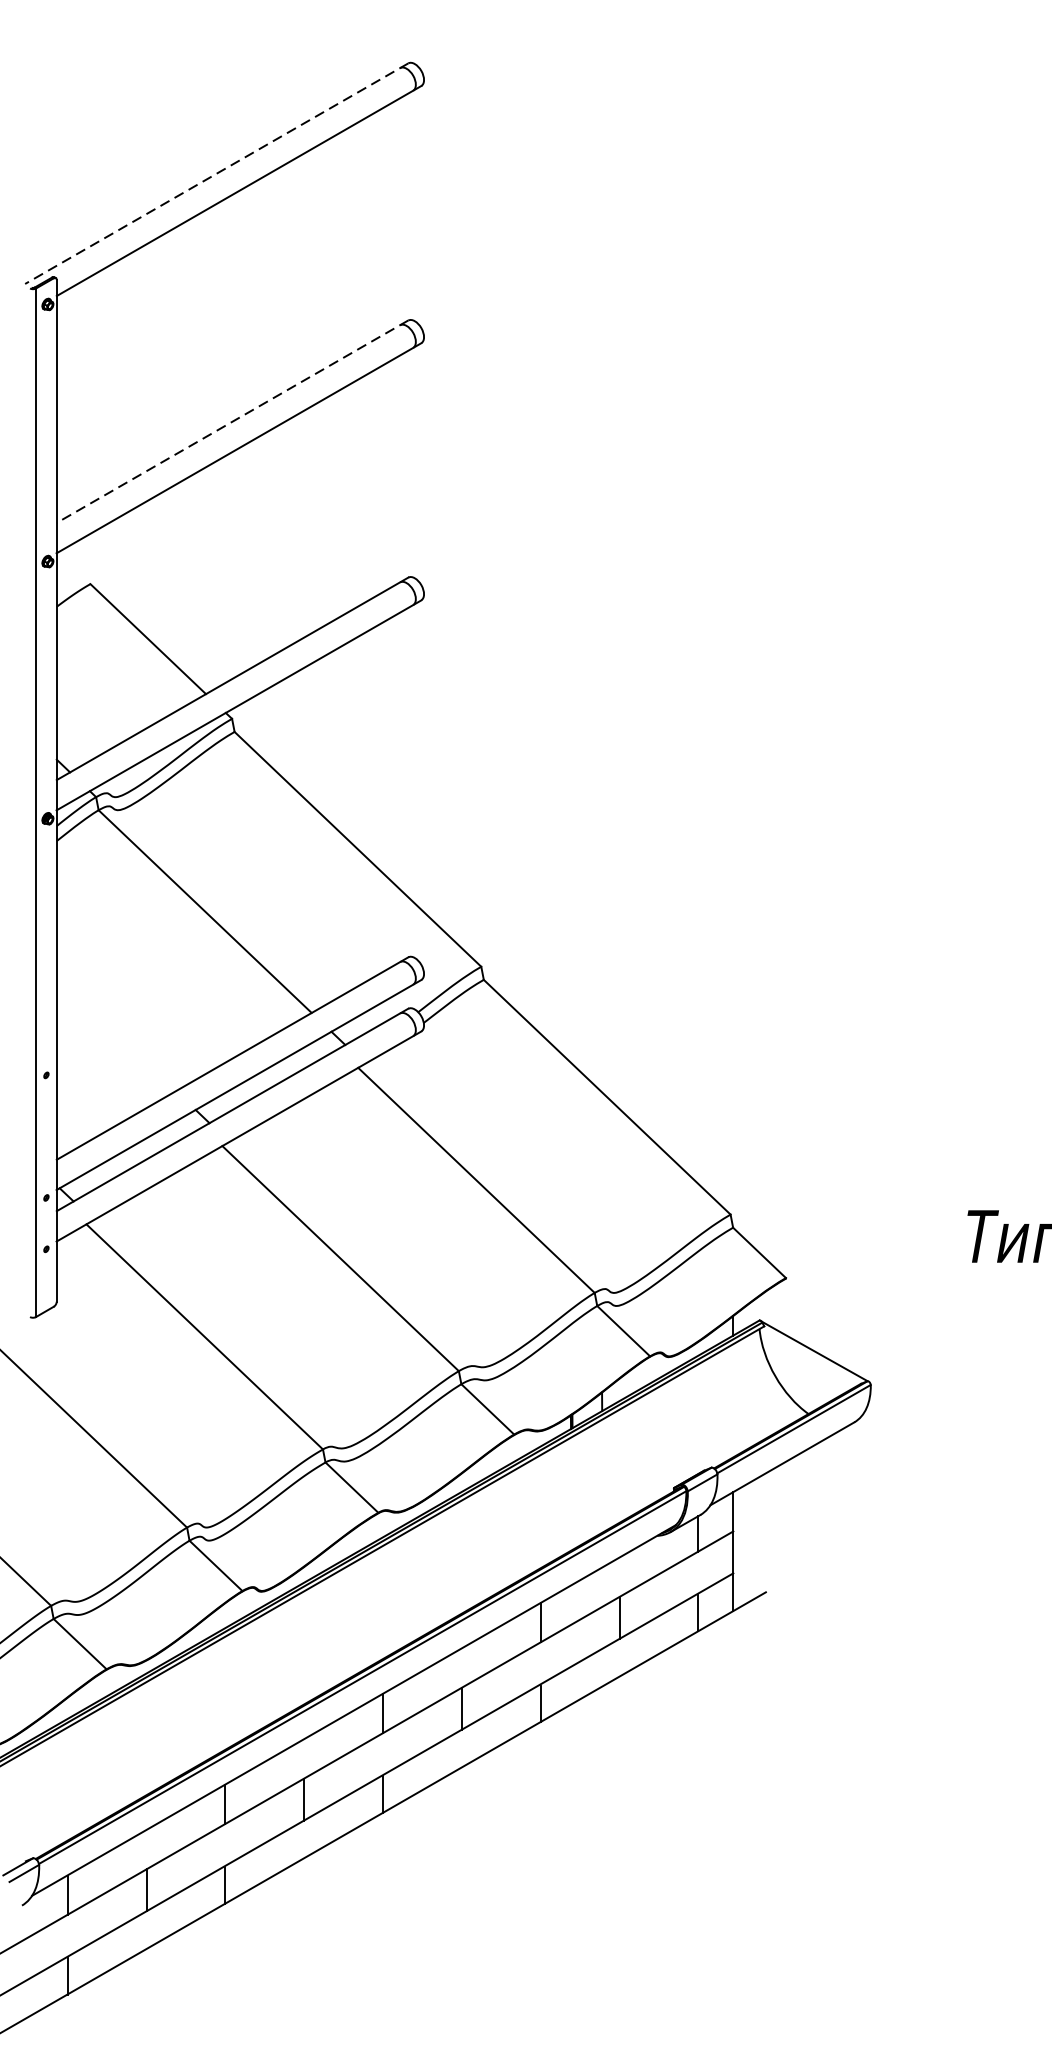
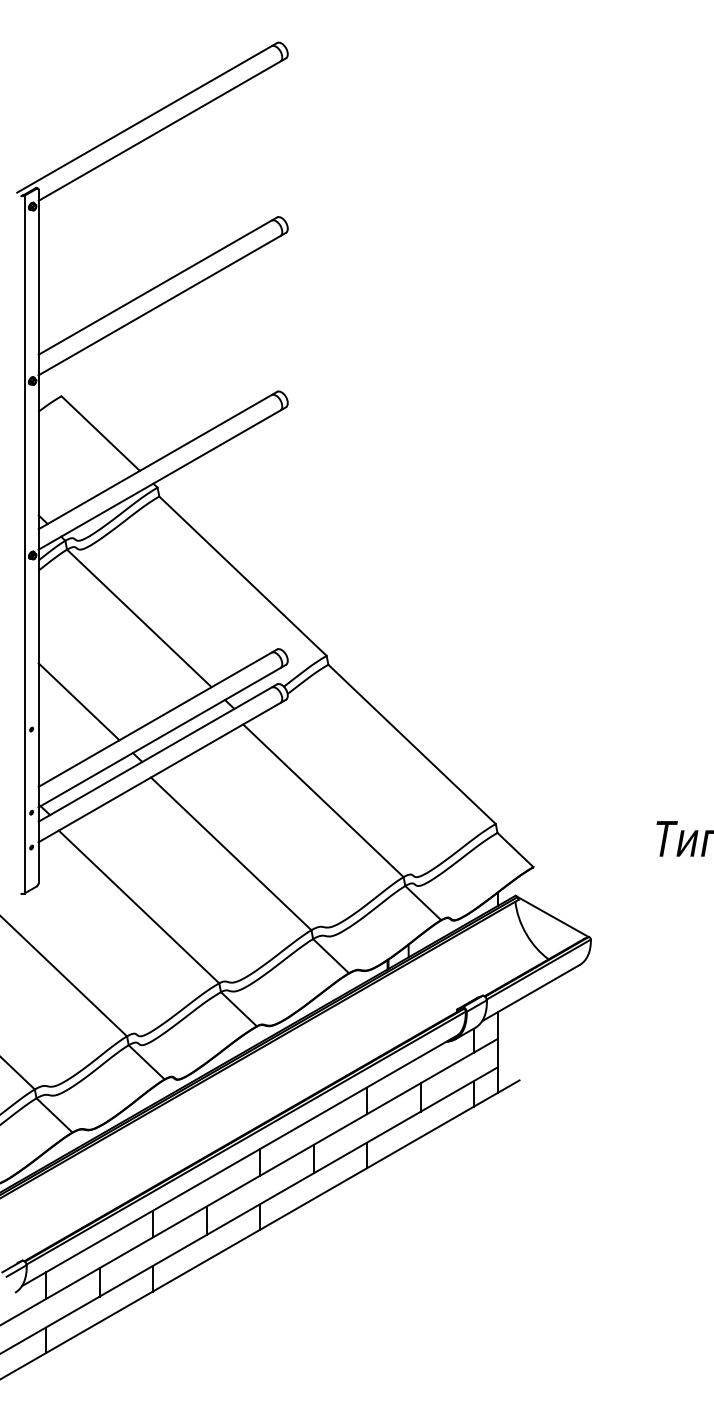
line: (217, 173) -> (147, 117), dashed -> solid
line: (231, 422) -> (157, 286), dashed -> solid
line: (115, 1034) -> (78, 701), added

